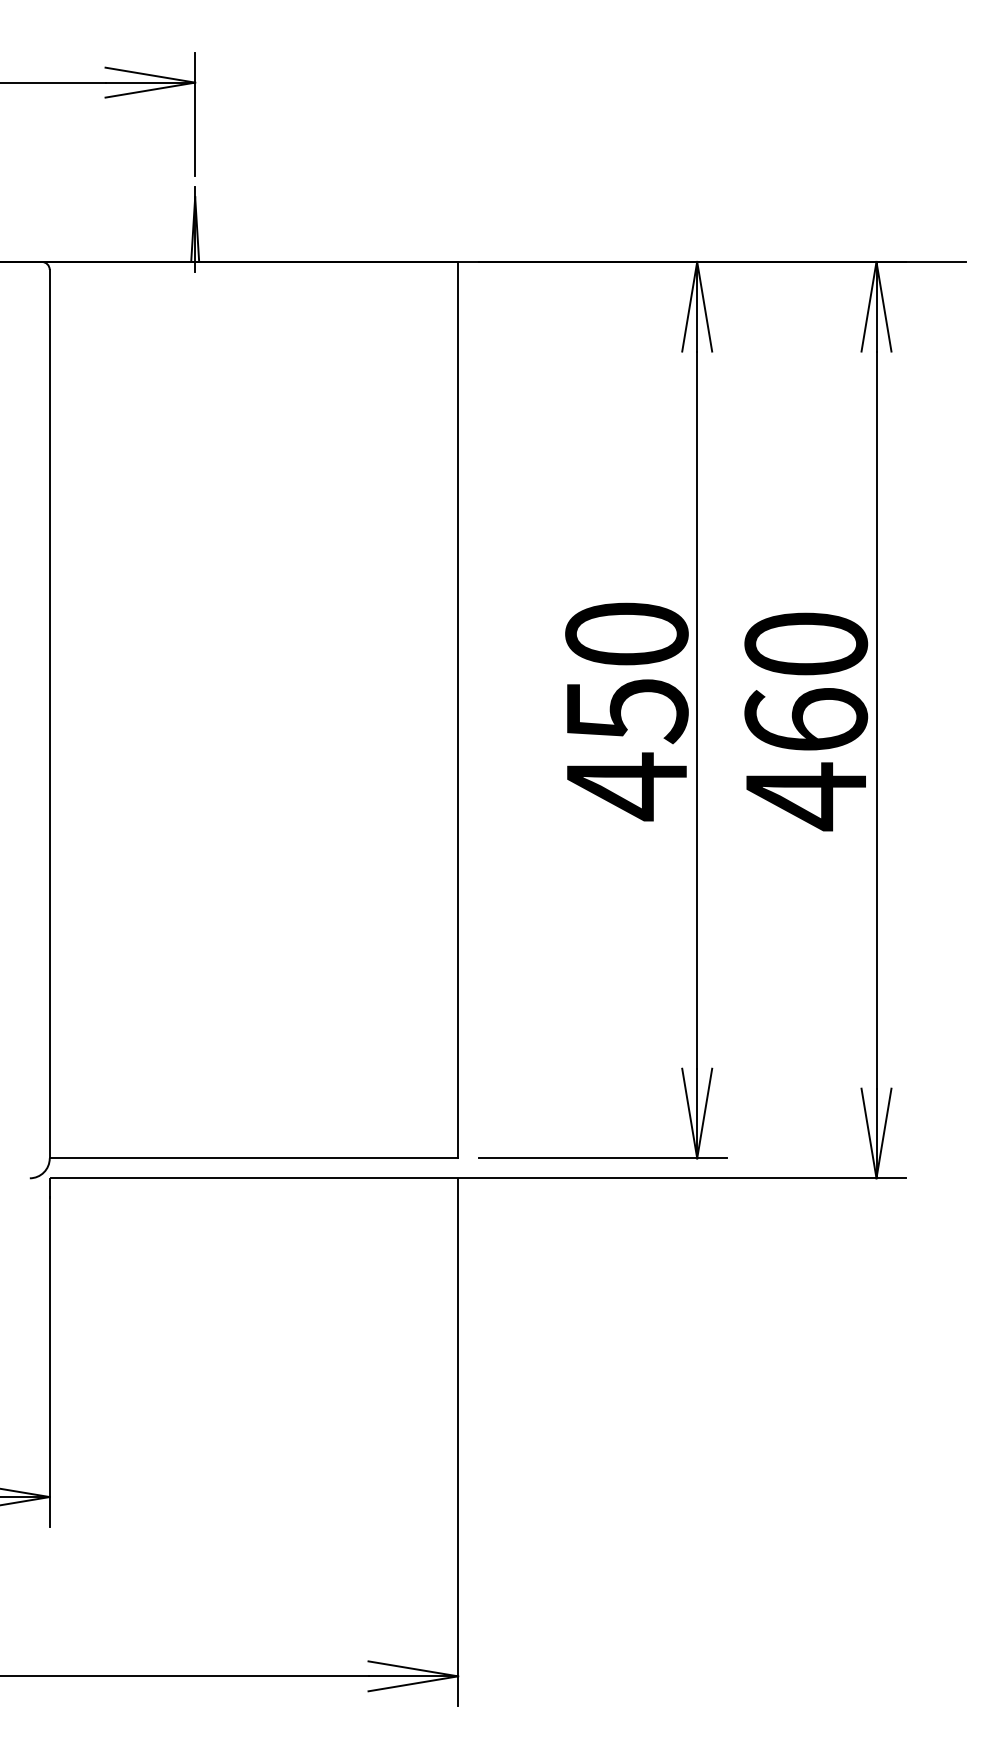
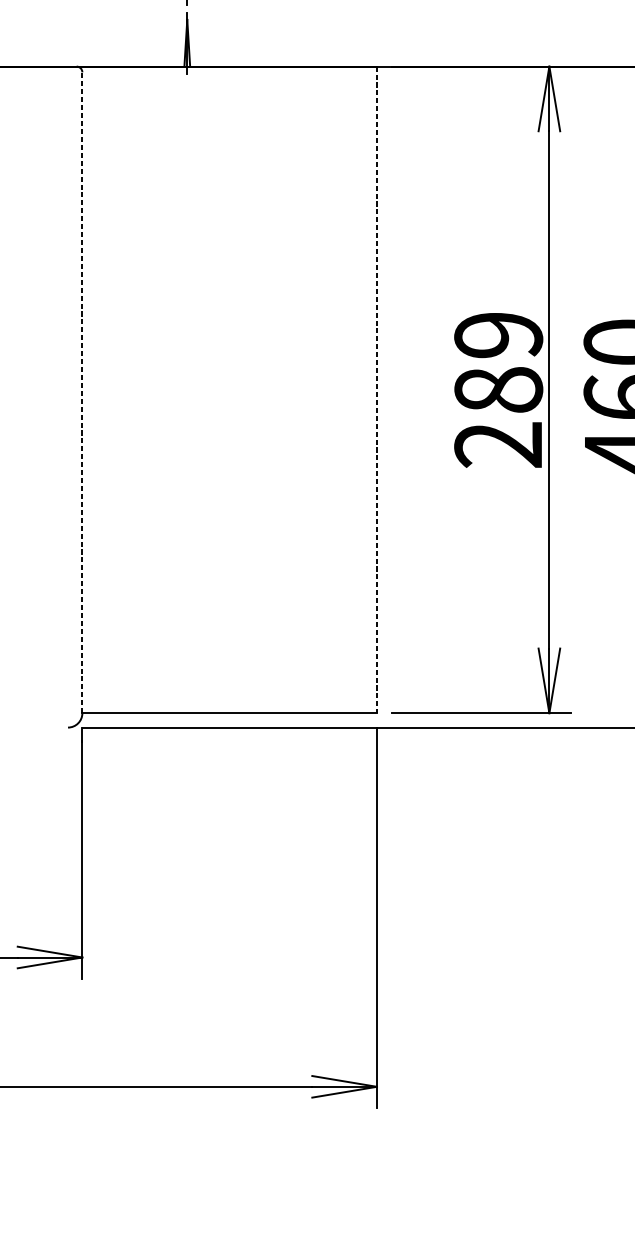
line: (458, 710) -> (377, 390), solid -> dashed
text: (626, 711) -> (498, 390), 450 -> 289
line: (49, 713) -> (82, 392), solid -> dashed

